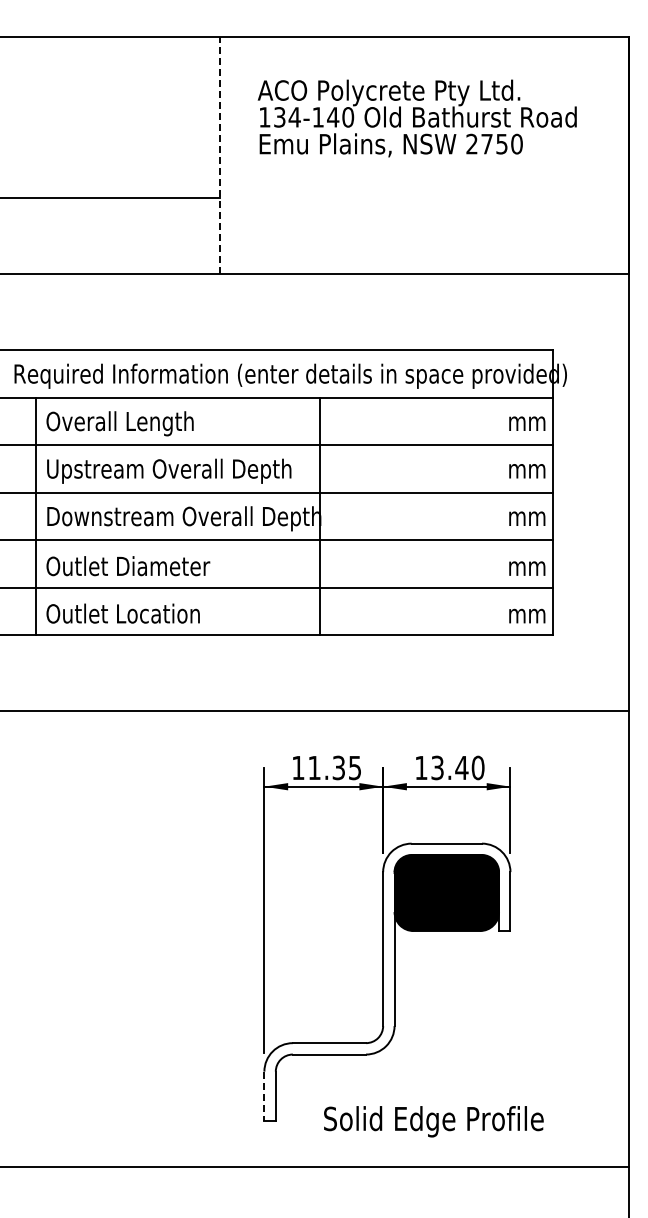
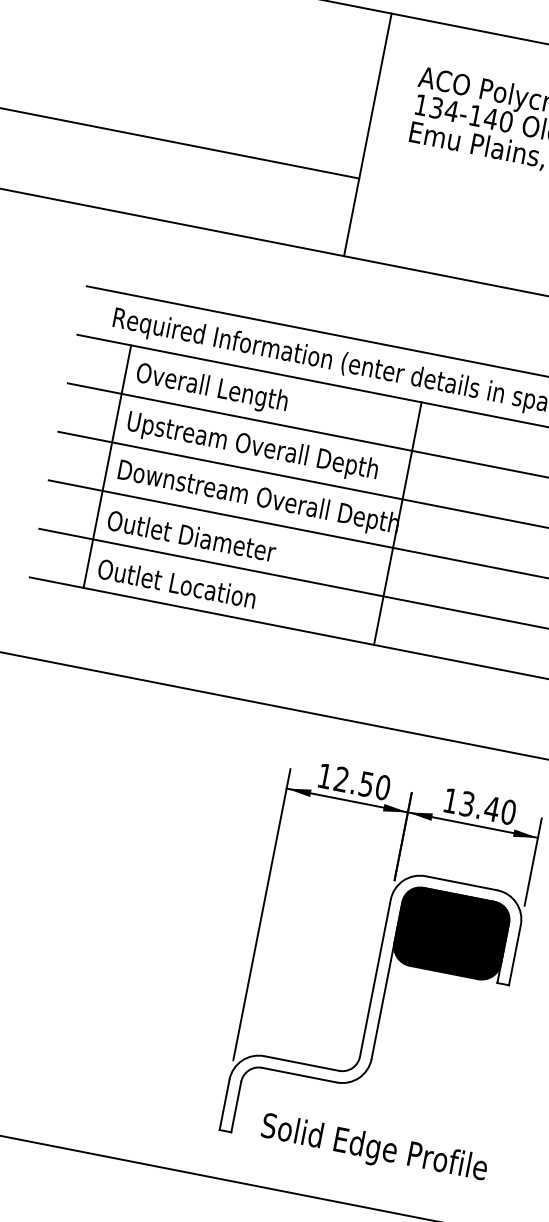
line: (220, 155) -> (368, 135), dashed -> solid
text: (334, 767) -> (362, 783), 11.35 -> 12.50
line: (264, 1096) -> (224, 1104), dashed -> solid
text: (433, 1121) -> (374, 1149), moved

